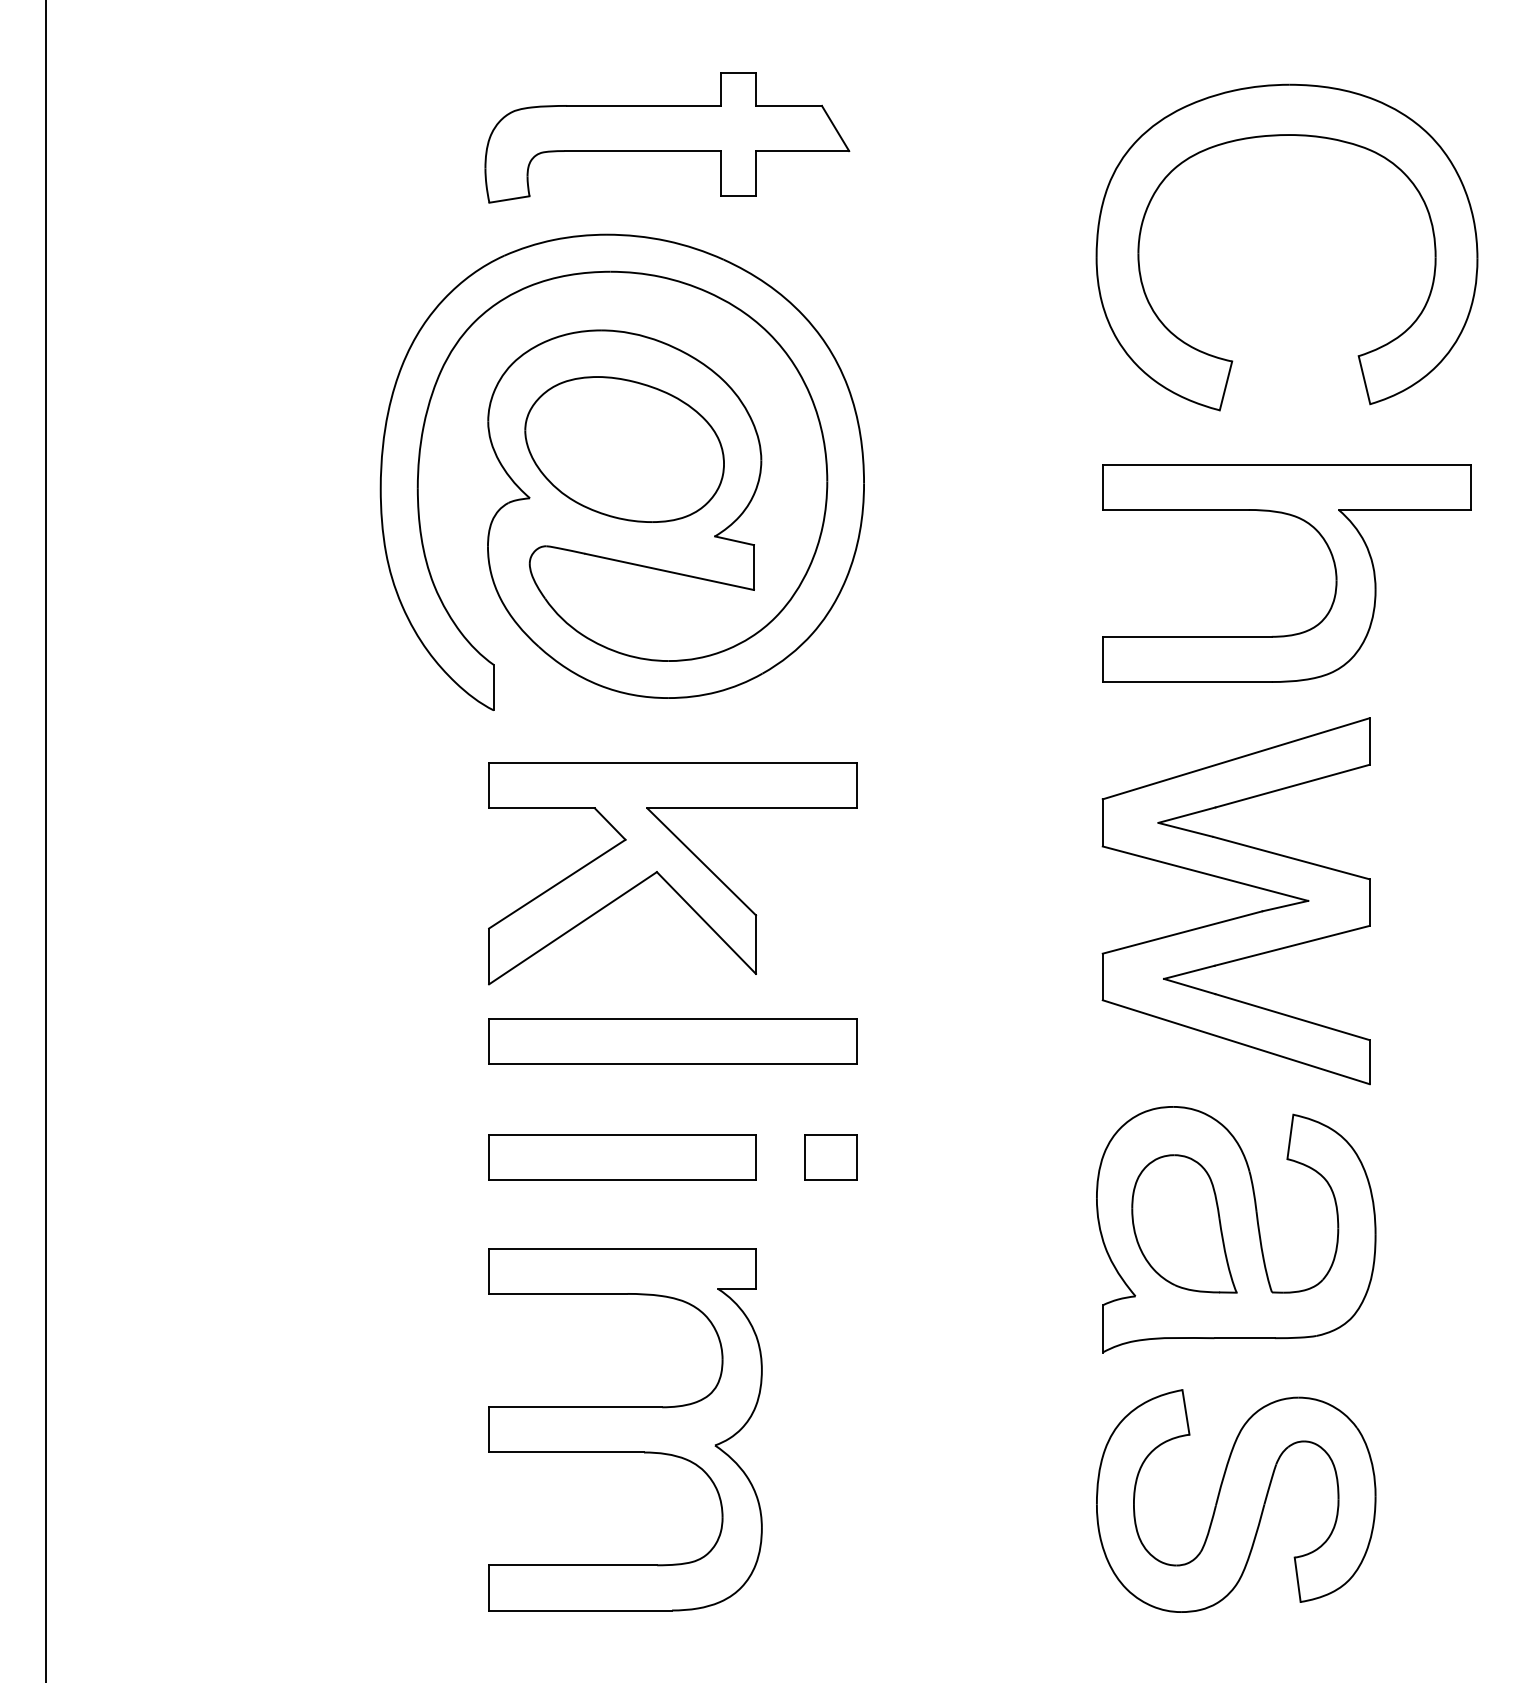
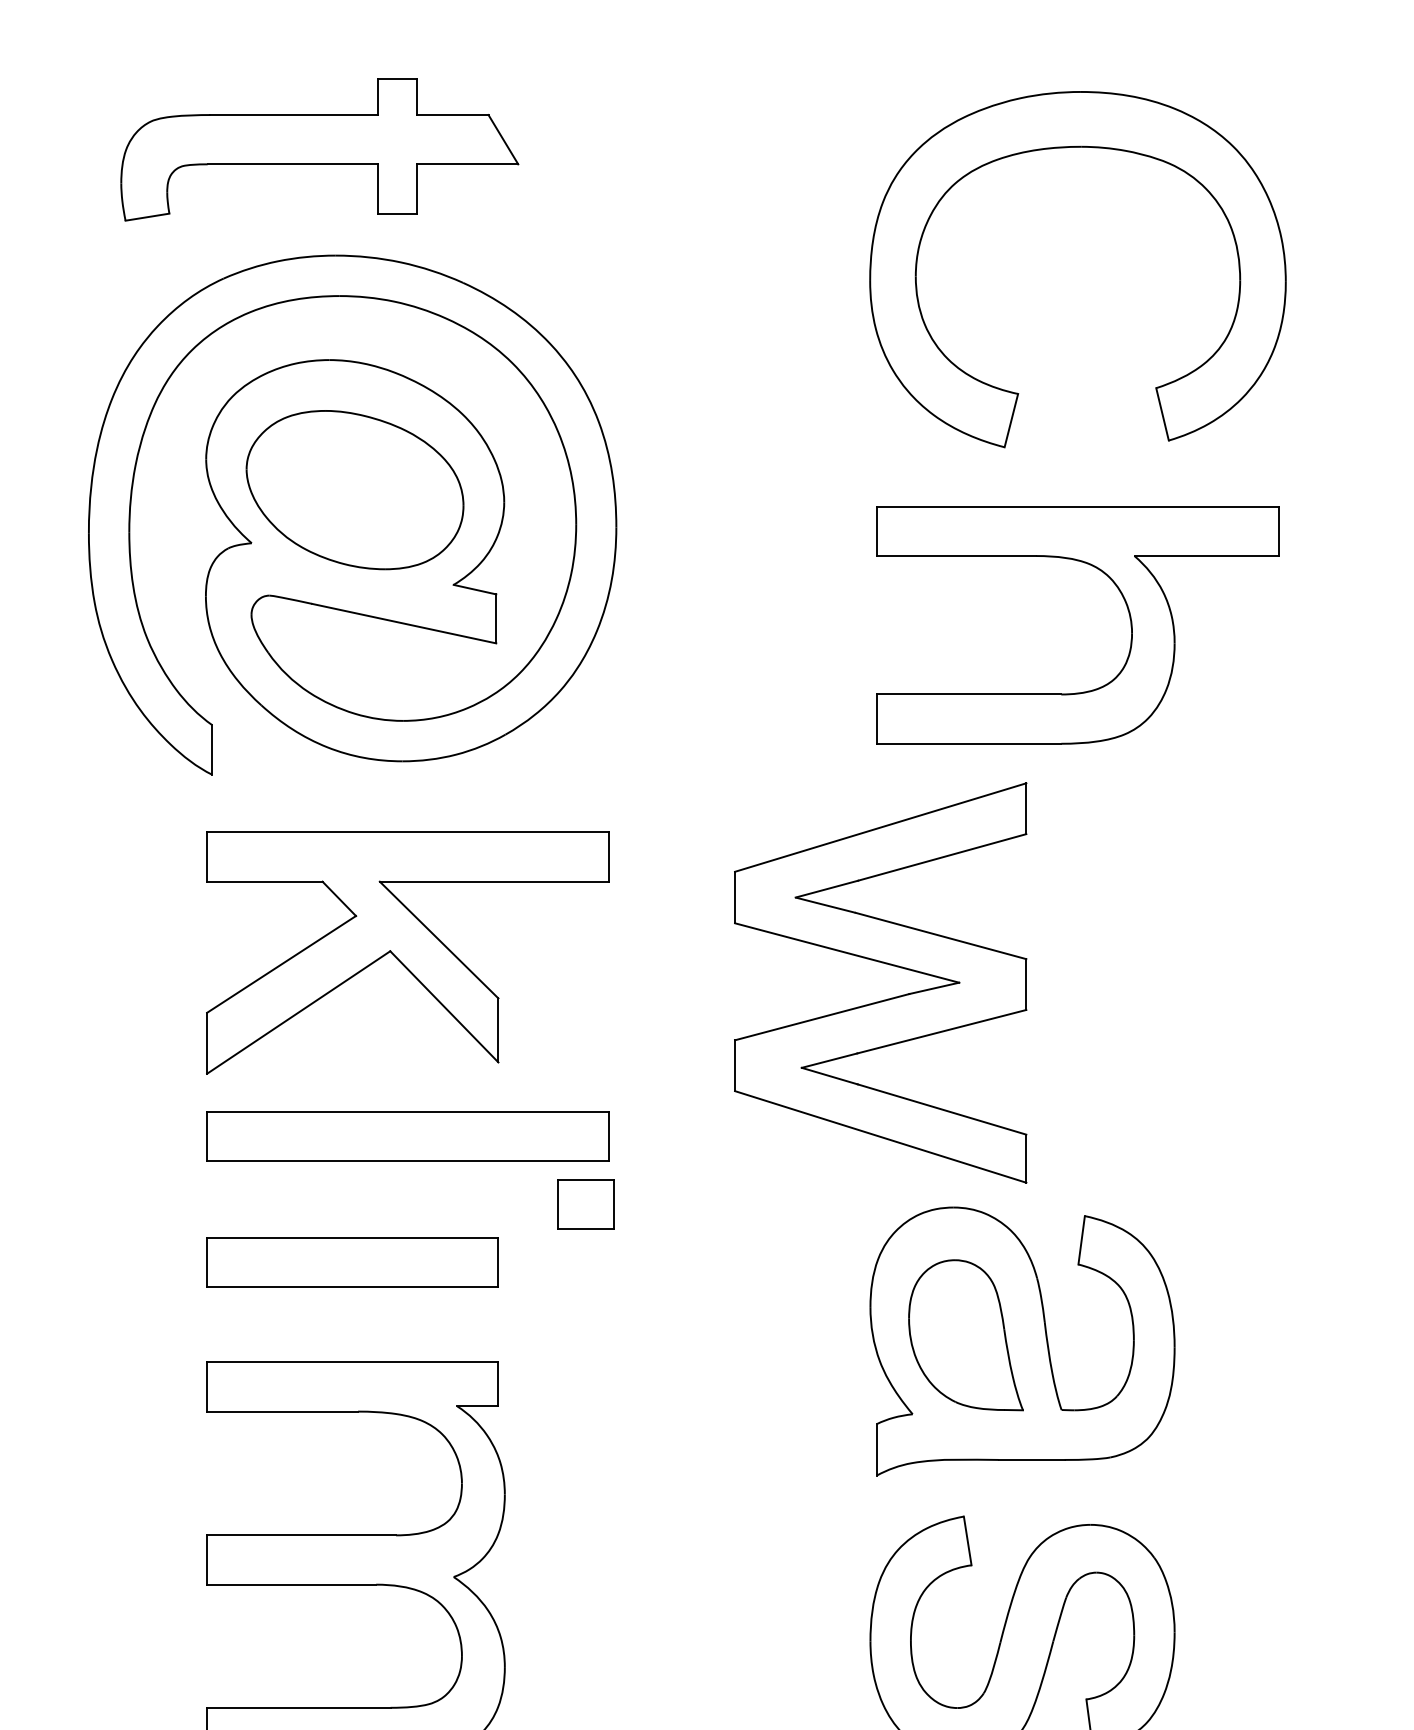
part: (667, 137) -> (319, 149), moved
part: (1238, 916) -> (883, 999), moved
part: (830, 1157) -> (585, 1204), moved

